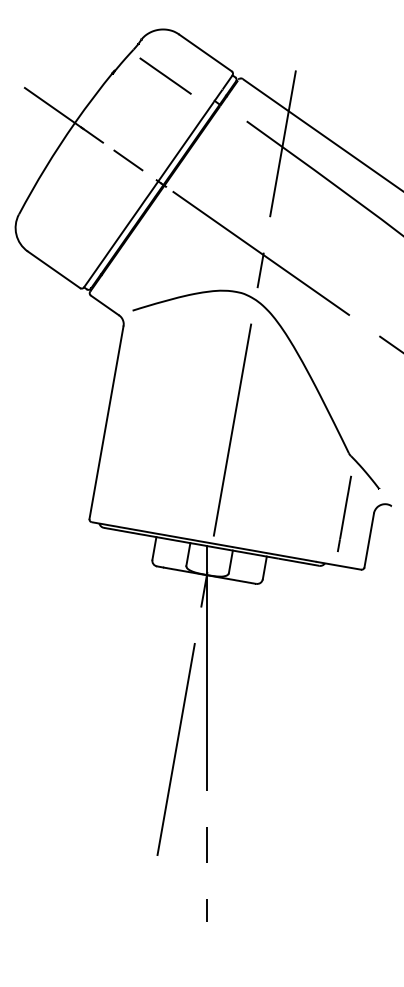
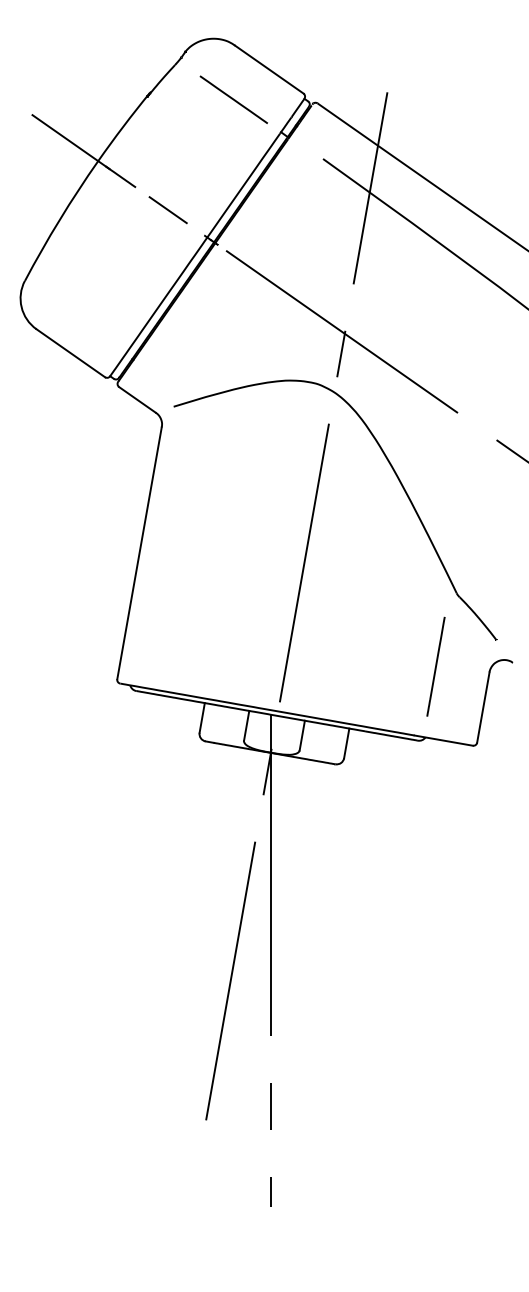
line: (165, 75) -> (233, 99), moved
line: (344, 513) -> (435, 666), moved

